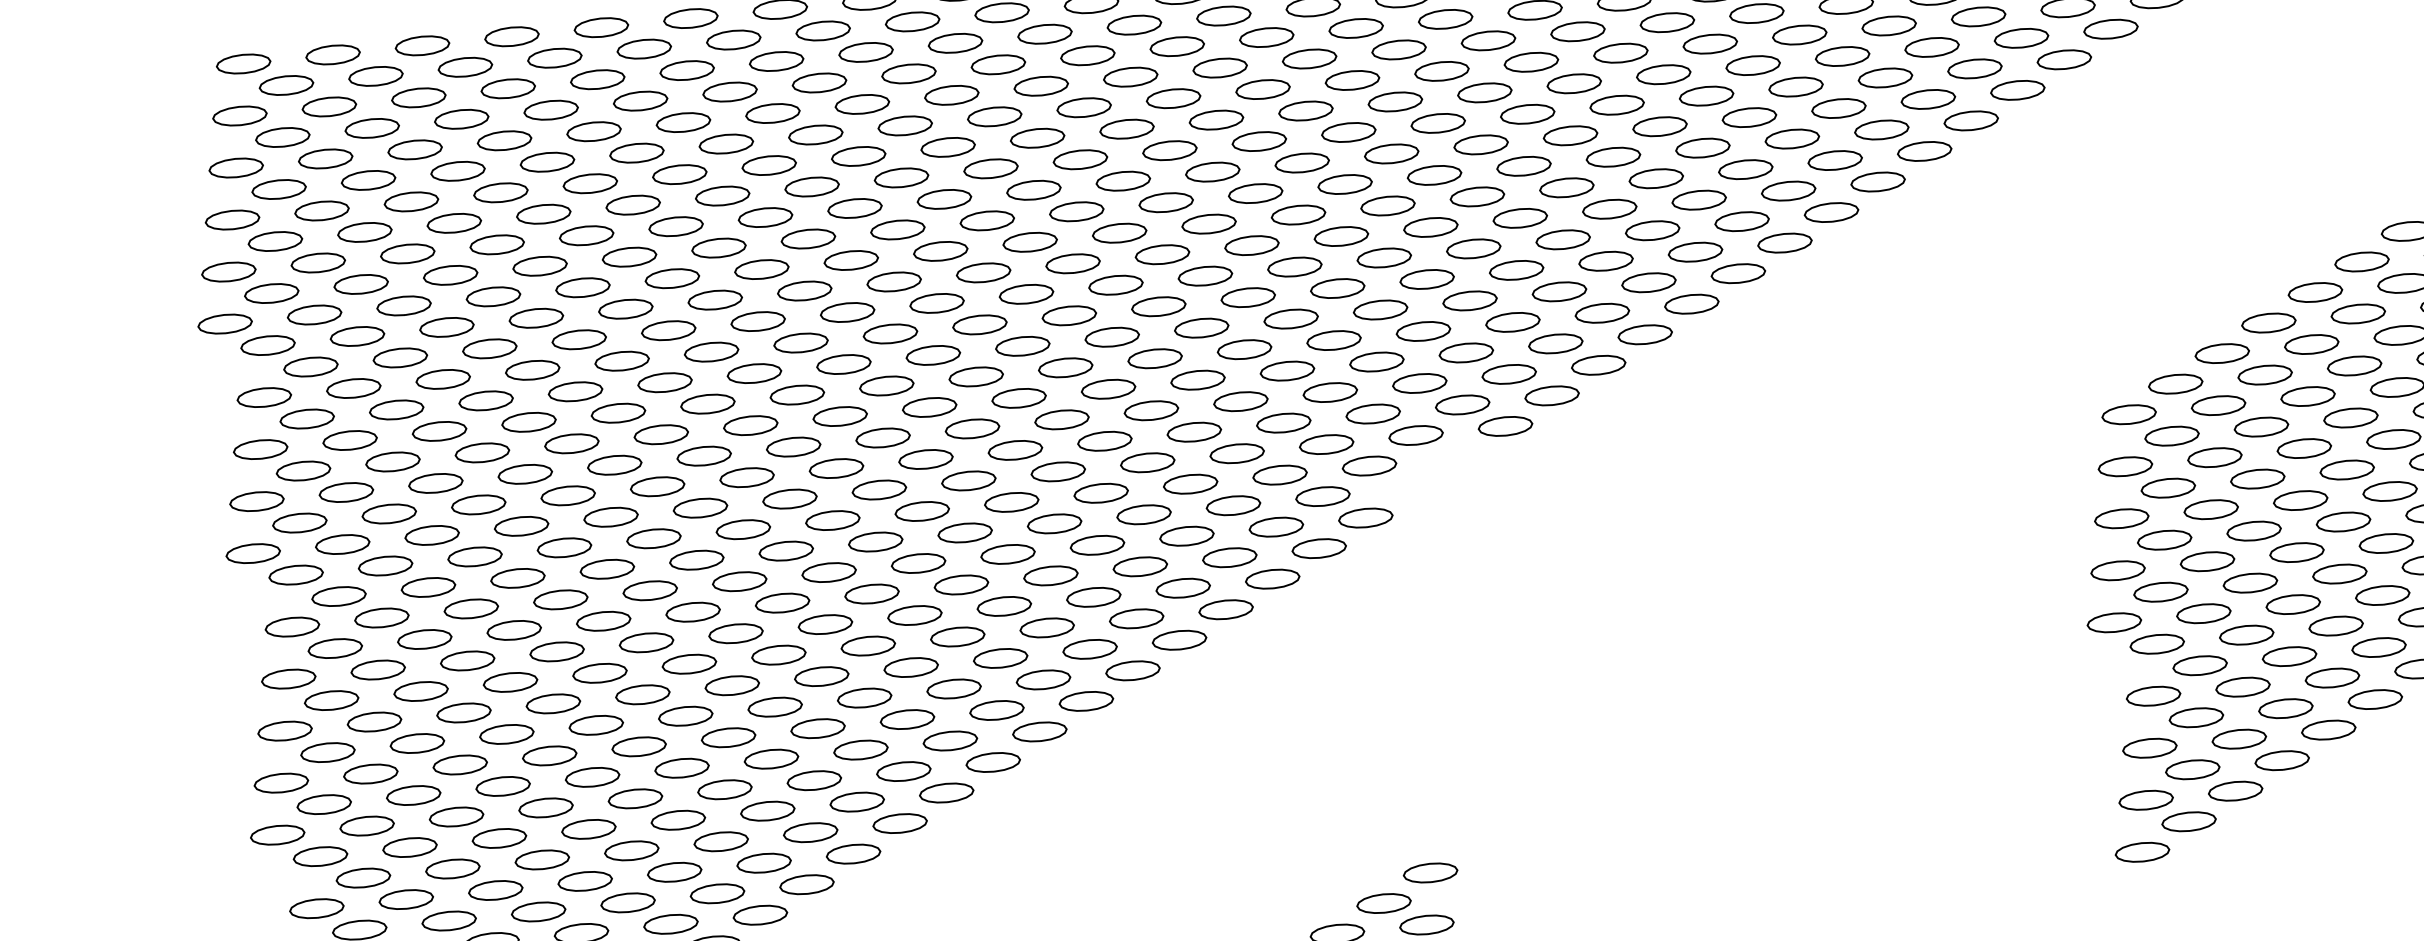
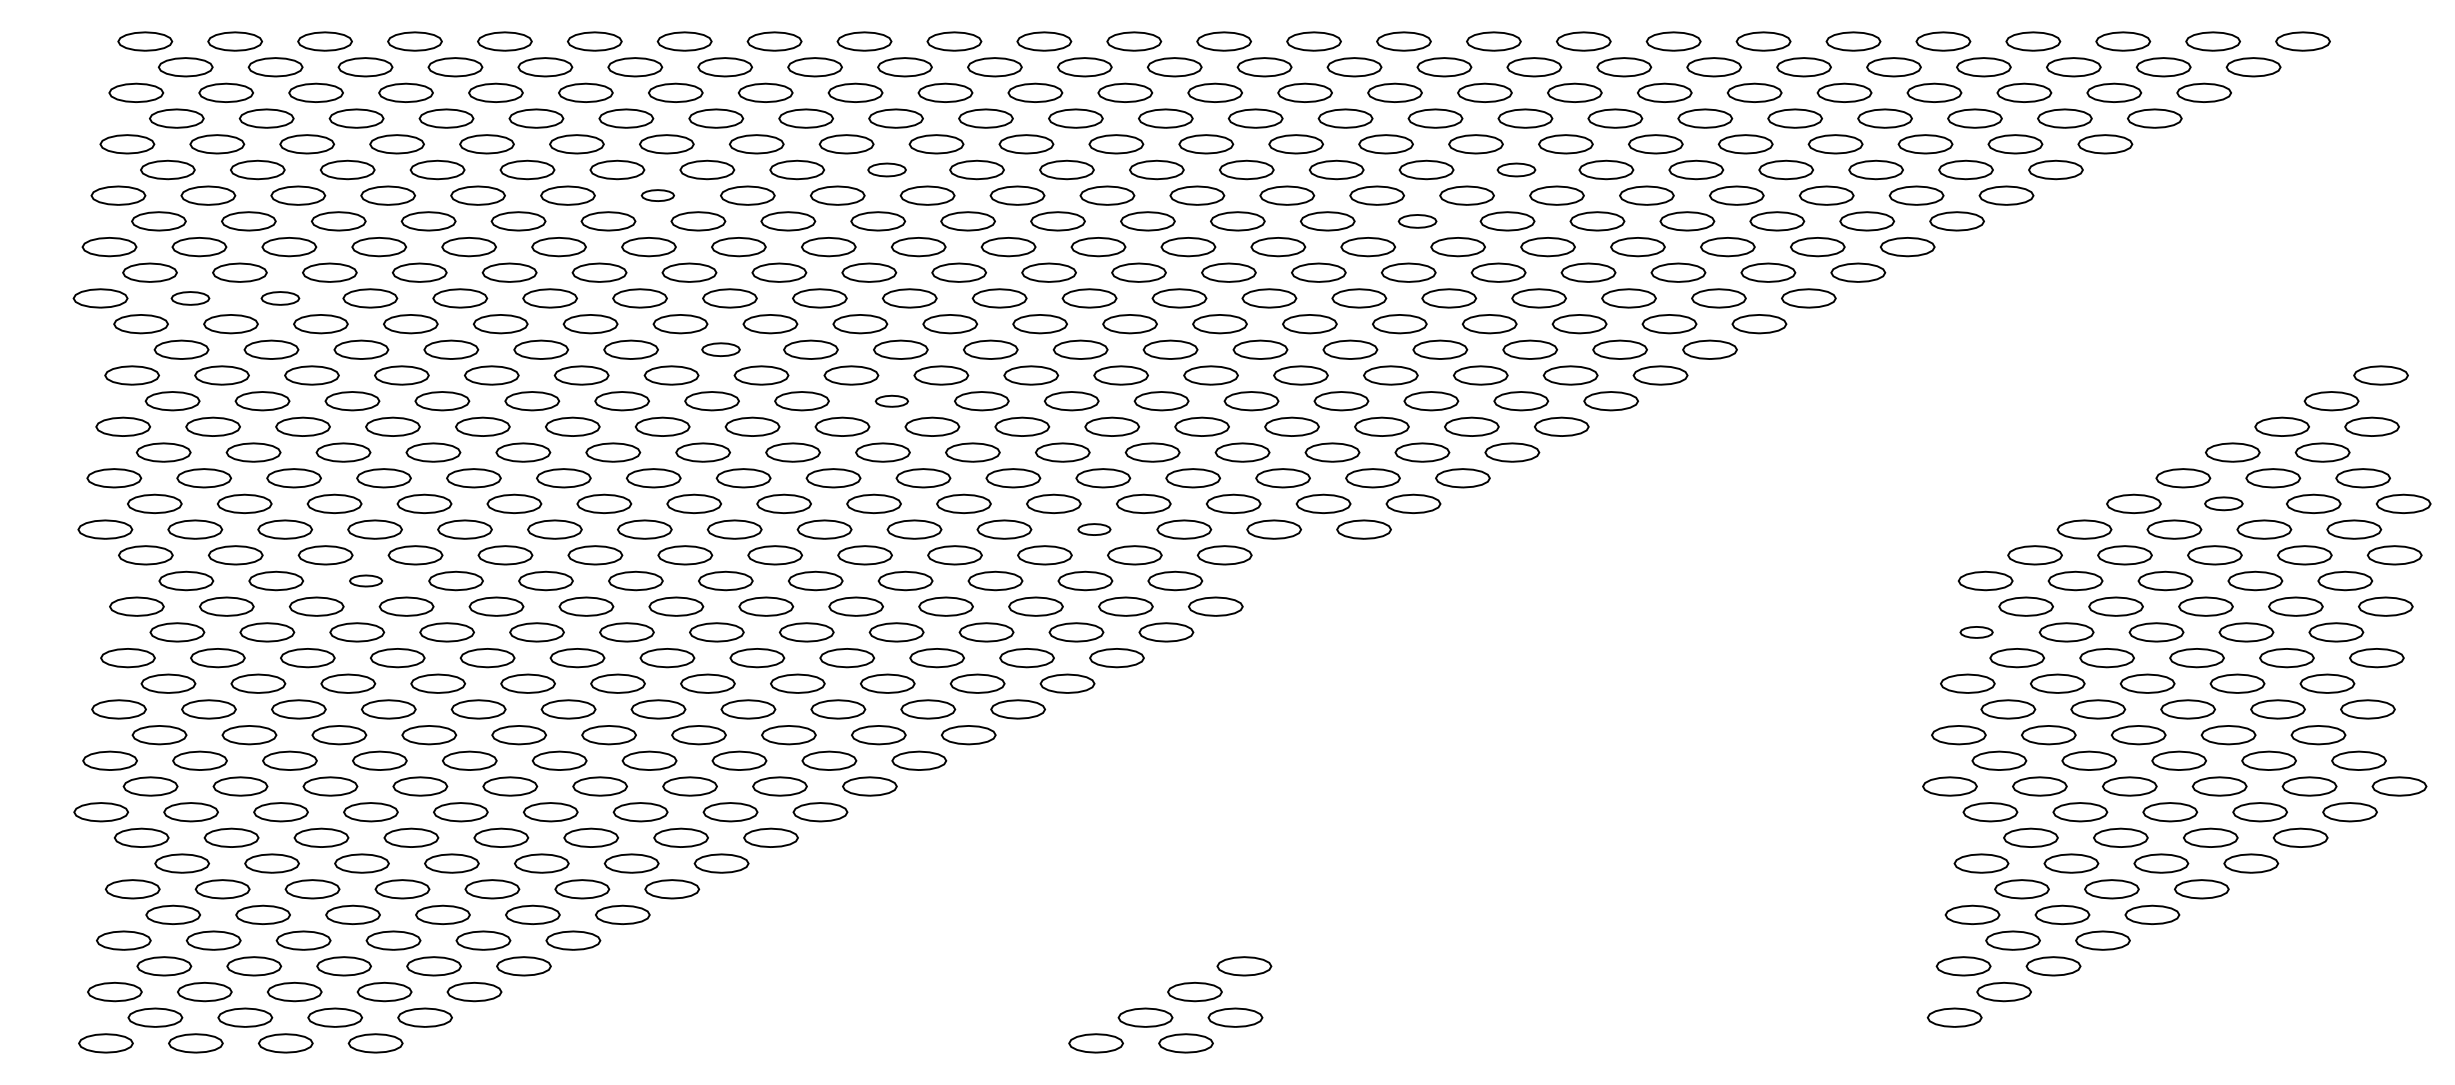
part: (1620, 52) -> (1516, 169), size x0.7
part: (1527, 114) -> (1417, 221), size x0.7
part: (994, 116) -> (886, 169), size x0.7
part: (768, 165) -> (657, 195), size x0.6
part: (404, 305) -> (280, 298), size x0.7
part: (847, 312) -> (720, 349), size x0.7
part: (2357, 313) -> (2223, 503), size x0.7
part: (314, 315) -> (190, 298), size x0.7
part: (1022, 346) -> (891, 401), size x0.6
part: (1237, 453) -> (1094, 529), size x0.6
part: (2125, 466) -> (1976, 632), size x0.6
part: (517, 577) -> (365, 580), size x0.6

